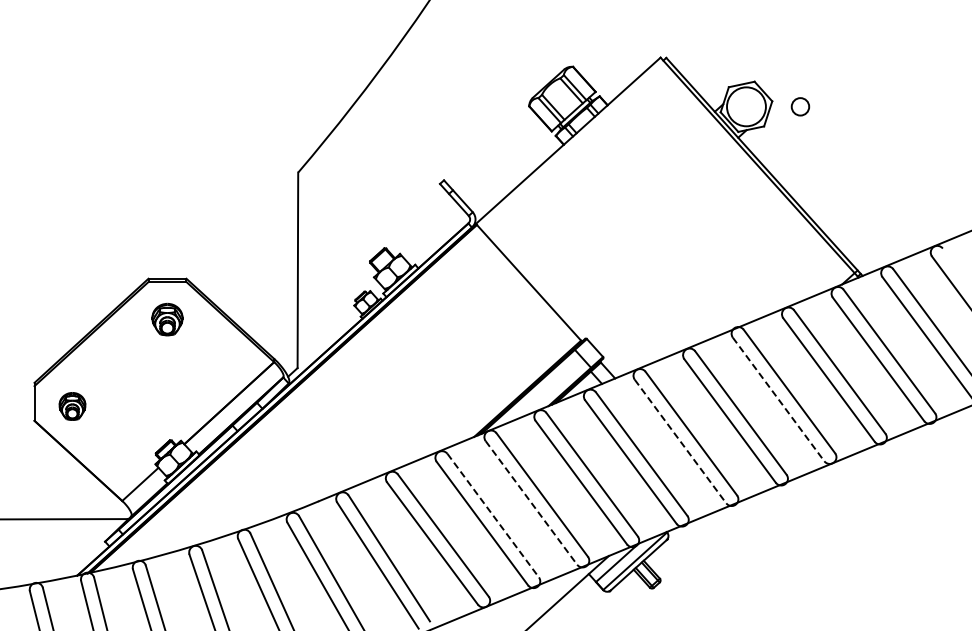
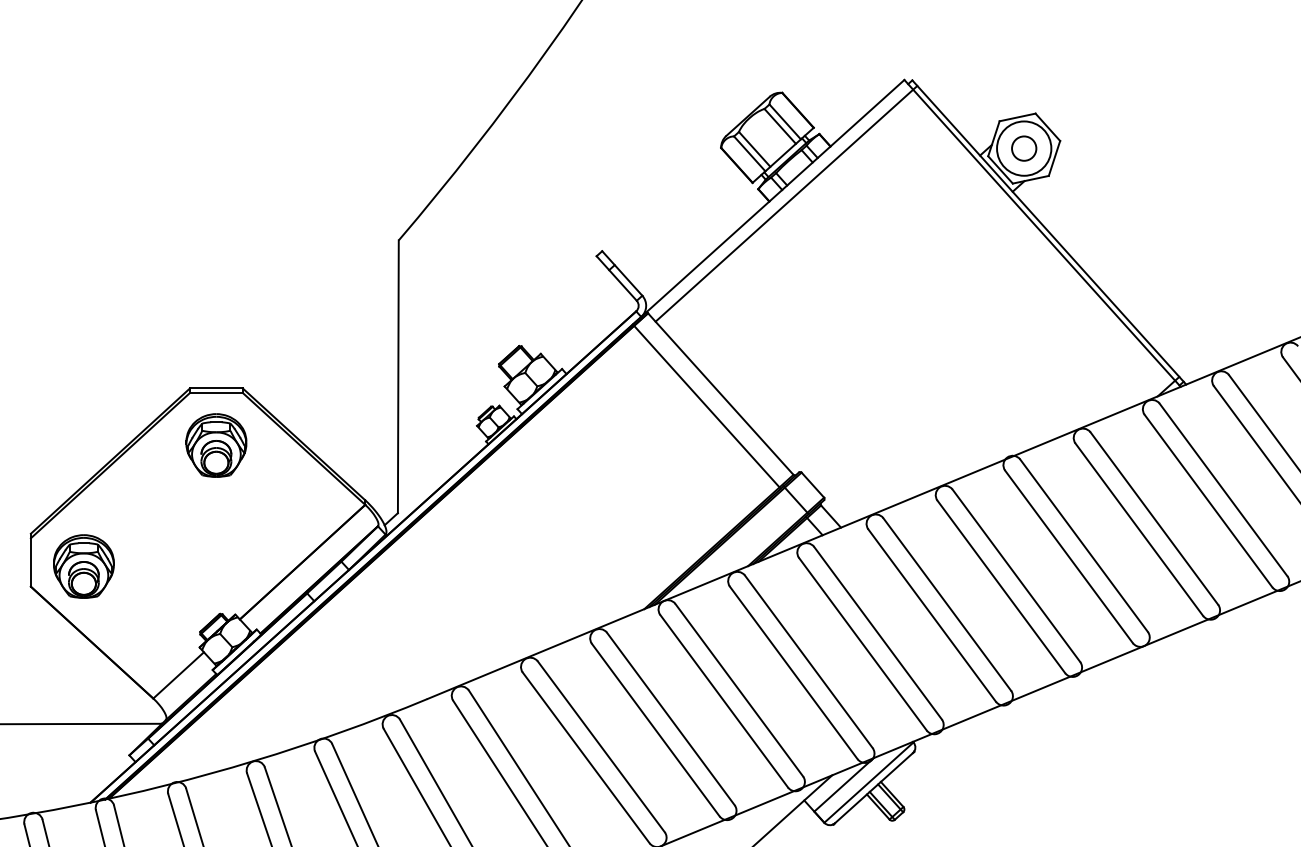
circle: (800, 106) -> (1024, 148), moved
line: (575, 145) -> (785, 202), added
line: (519, 291) -> (707, 406), added
part: (167, 319) -> (216, 445), size x1.43
line: (778, 399) -> (1068, 556), dashed -> solid
part: (72, 406) -> (83, 566), size x1.67
line: (680, 441) -> (932, 615), dashed -> solid
line: (531, 502) -> (724, 700), dashed -> solid
line: (493, 515) -> (671, 718), dashed -> solid

